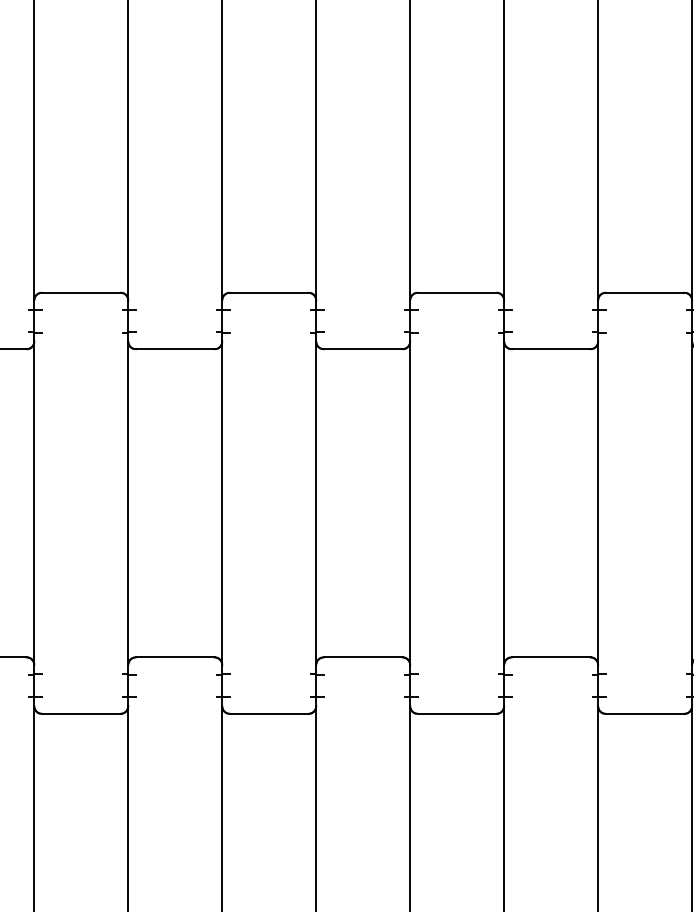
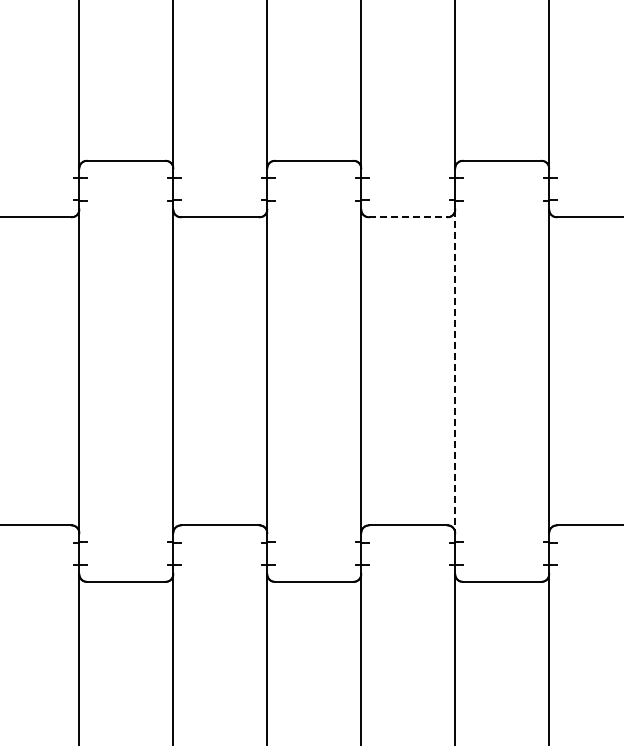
line: (363, 349) -> (408, 217), solid -> dashed
line: (410, 503) -> (455, 371), solid -> dashed

